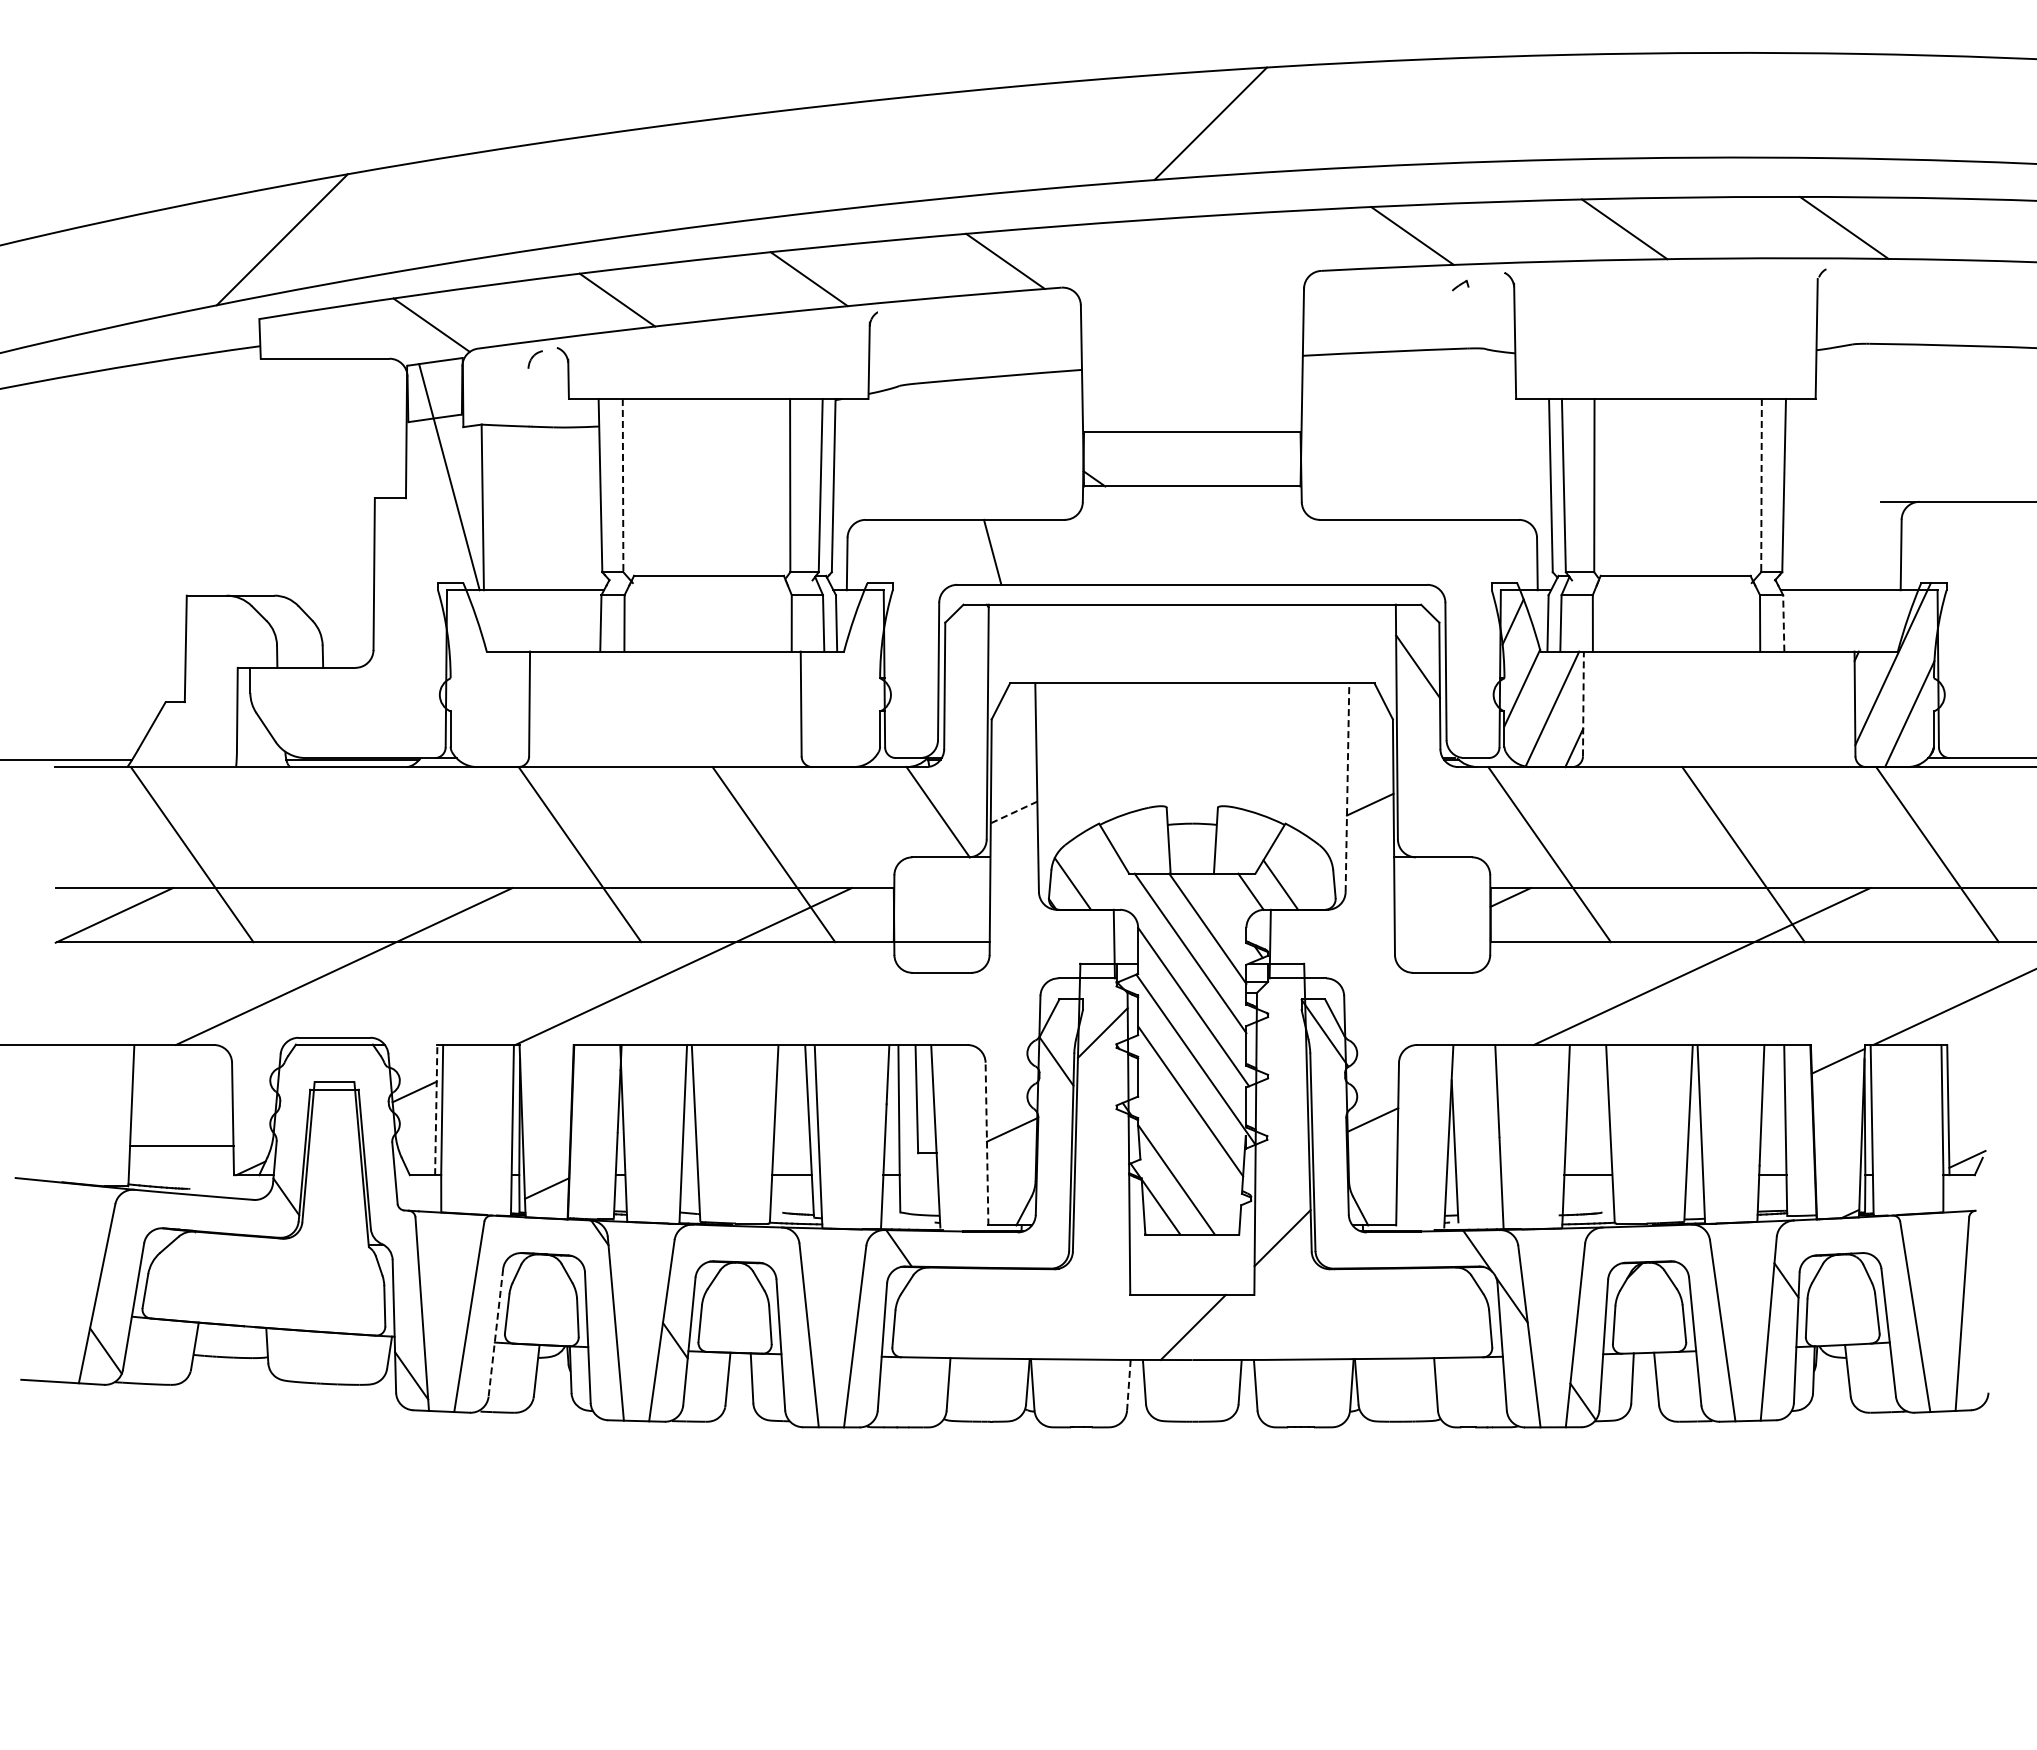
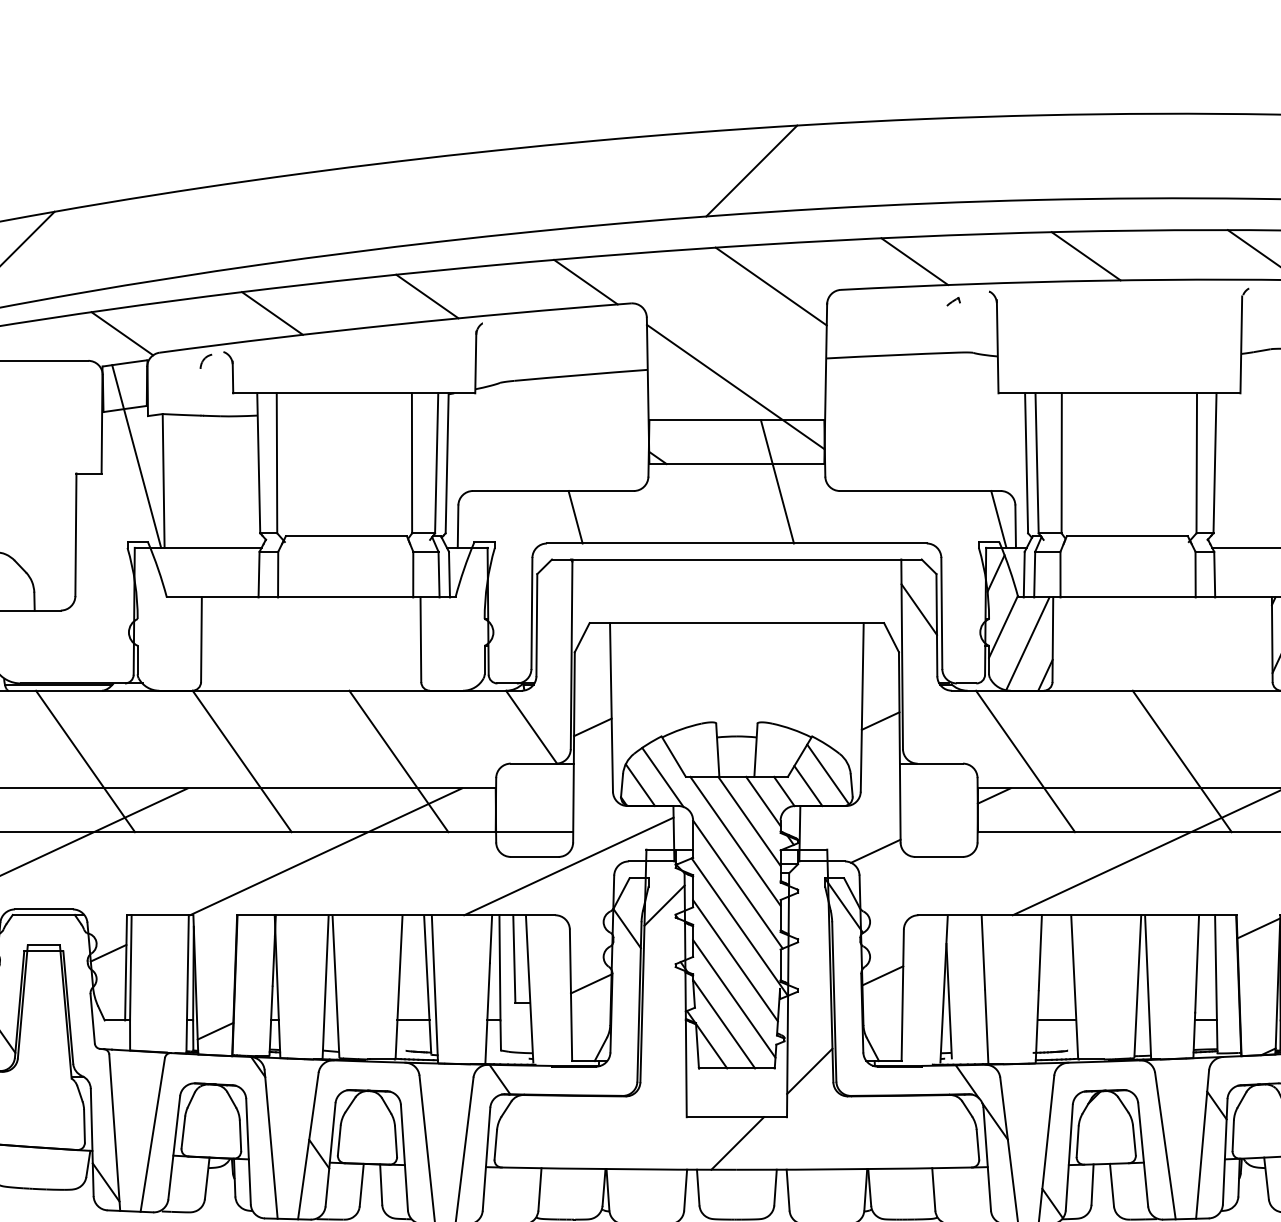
line: (1234, 266) -> (770, 286), added
line: (1190, 391) -> (735, 387), added
line: (623, 485) -> (277, 463), dashed -> solid
line: (1761, 485) -> (1196, 463), dashed -> solid
line: (1242, 508) -> (777, 481), added
line: (1516, 554) -> (998, 518), added
line: (1783, 622) -> (1214, 573), dashed -> solid
line: (1583, 703) -> (1052, 639), dashed -> solid
line: (1347, 787) -> (862, 707), dashed -> solid
line: (1014, 812) -> (593, 727), dashed -> solid
line: (385, 854) -> (85, 761), added
line: (1305, 870) -> (828, 774), added
line: (1100, 873) -> (662, 776), added
line: (1224, 903) -> (762, 800), added
line: (1363, 965) -> (875, 851), added
line: (984, 984) -> (568, 866), added
line: (436, 1109) -> (126, 967), dashed -> solid
line: (987, 1143) -> (571, 994), dashed -> solid
line: (1189, 1148) -> (734, 998), added
line: (495, 1333) -> (173, 1148), dashed -> solid
line: (1128, 1385) -> (685, 1190), dashed -> solid

